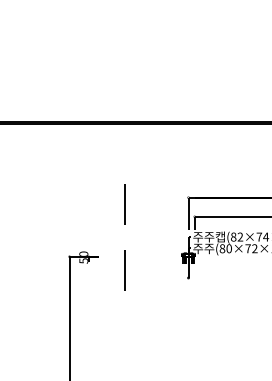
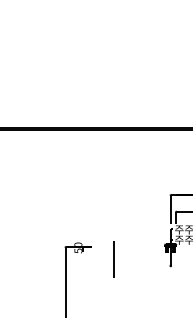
line: (124, 204) -> (114, 201), removed

